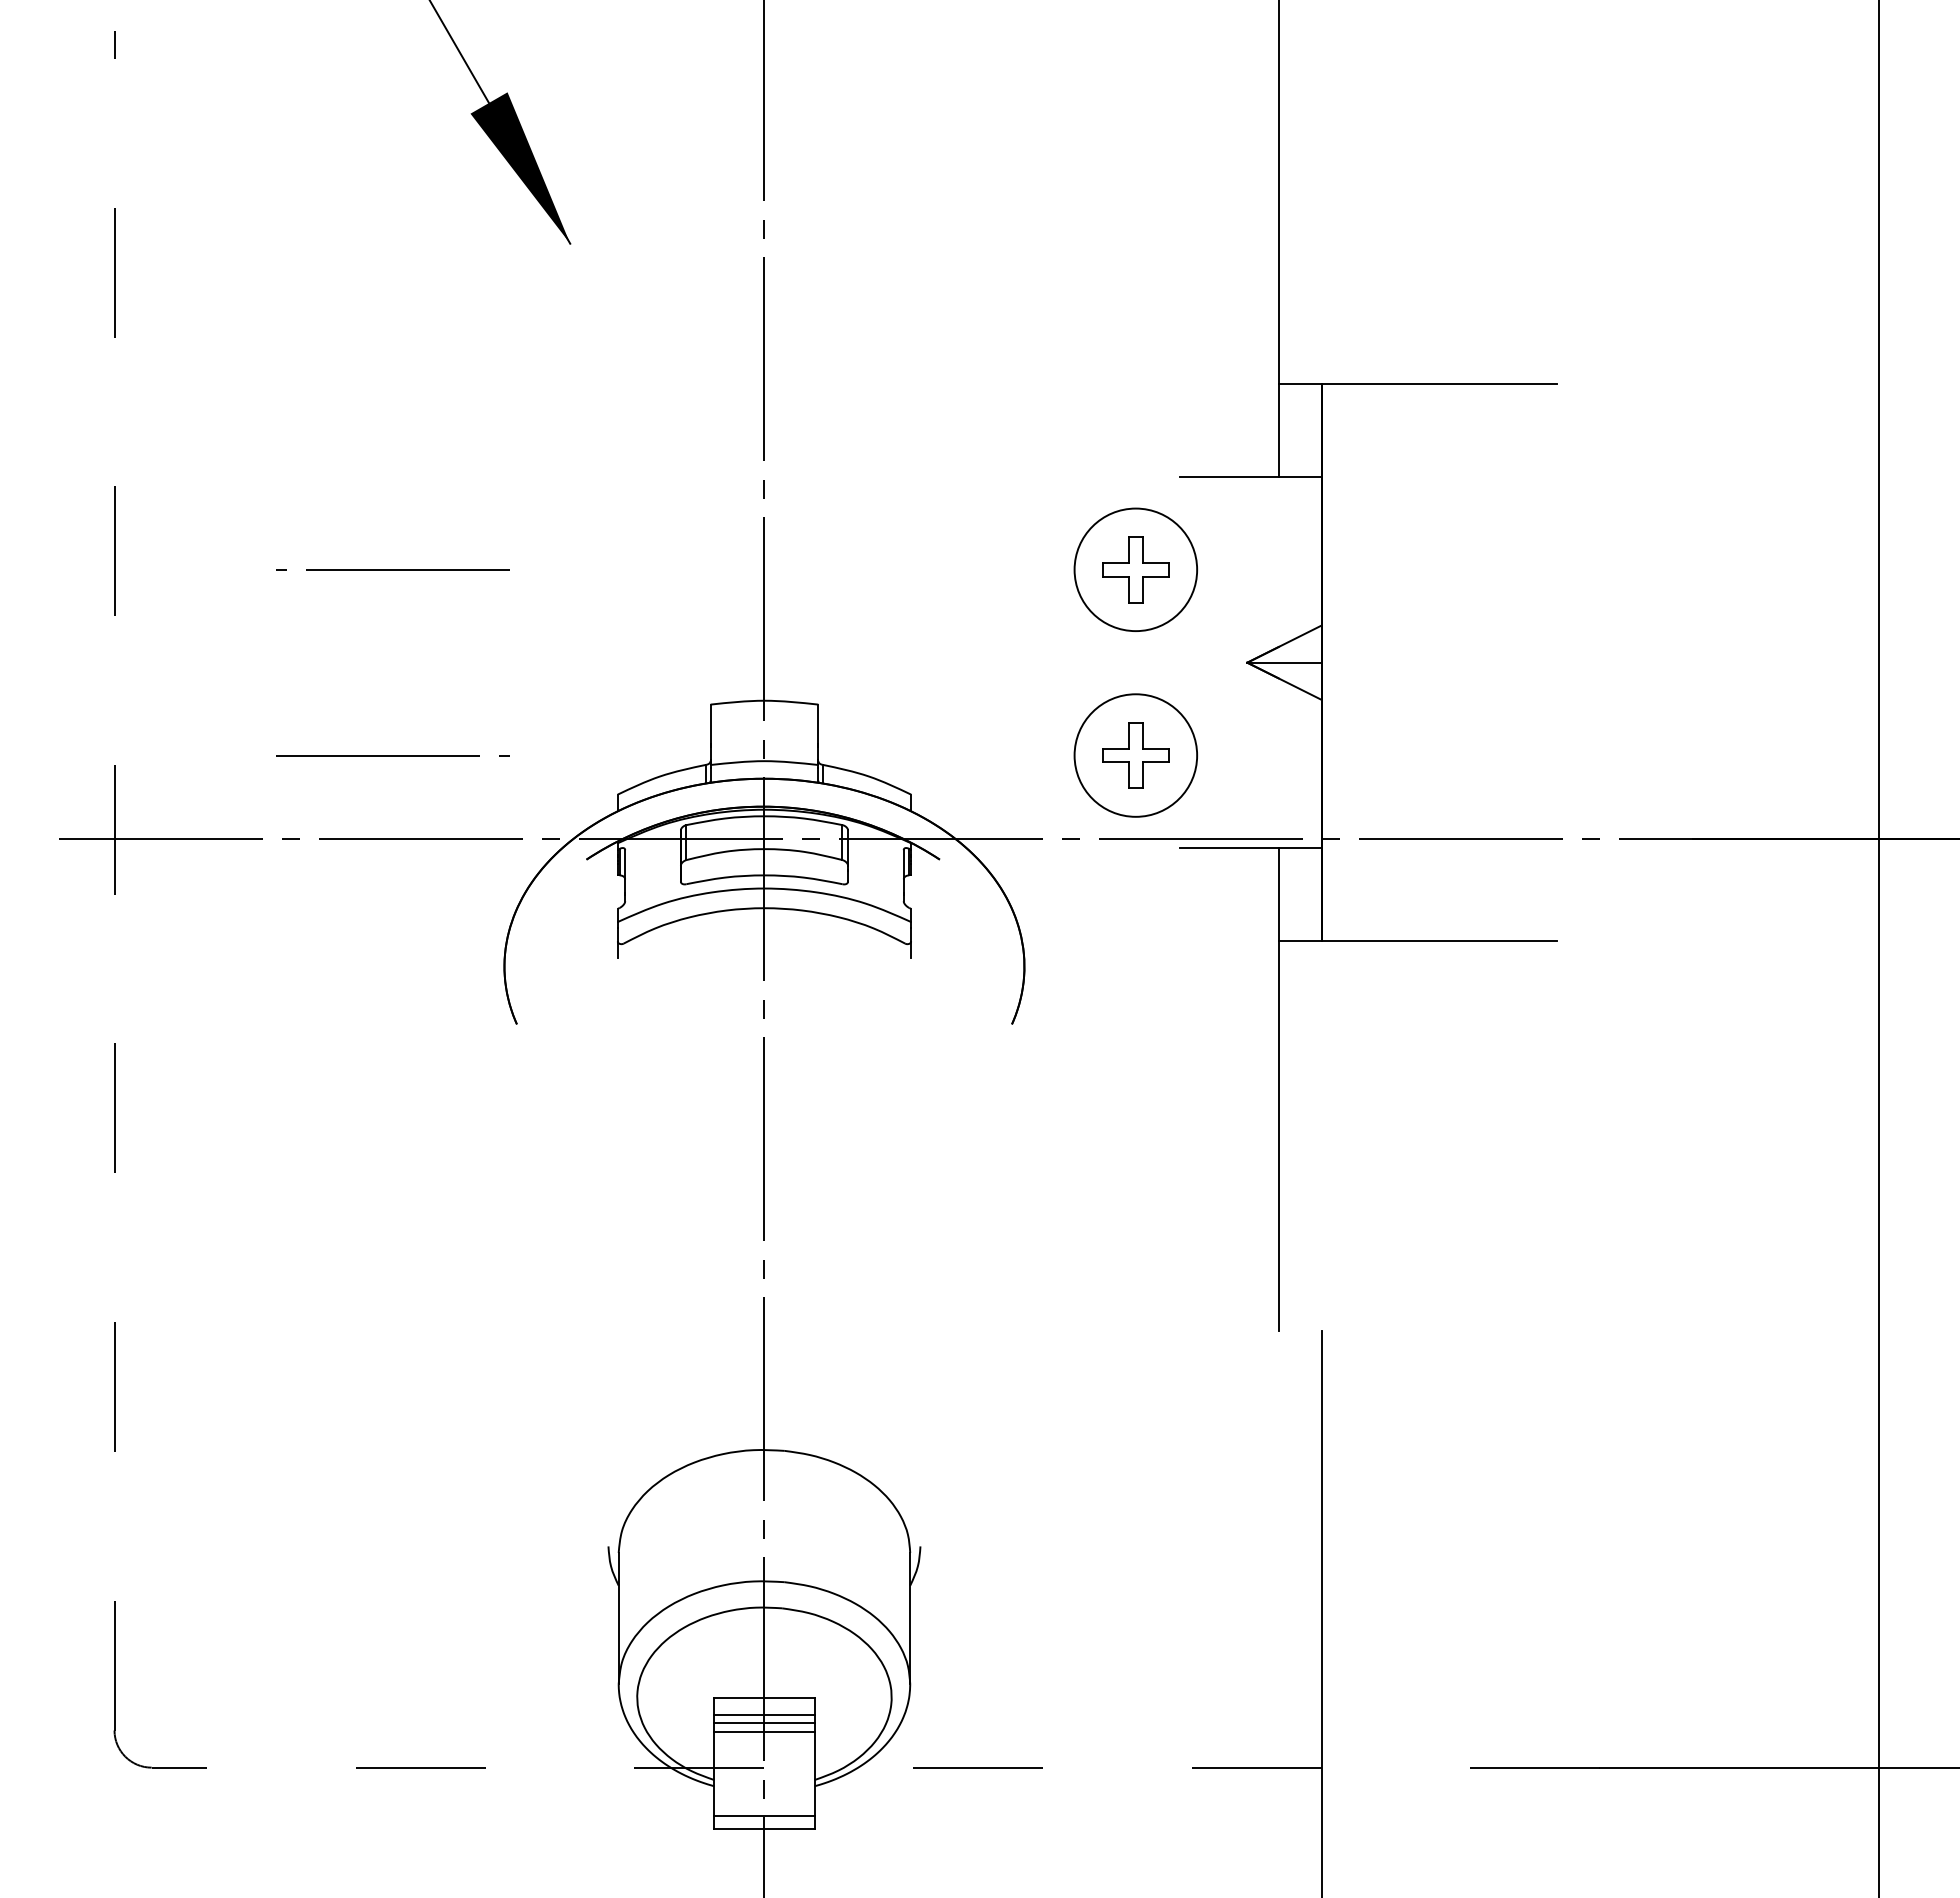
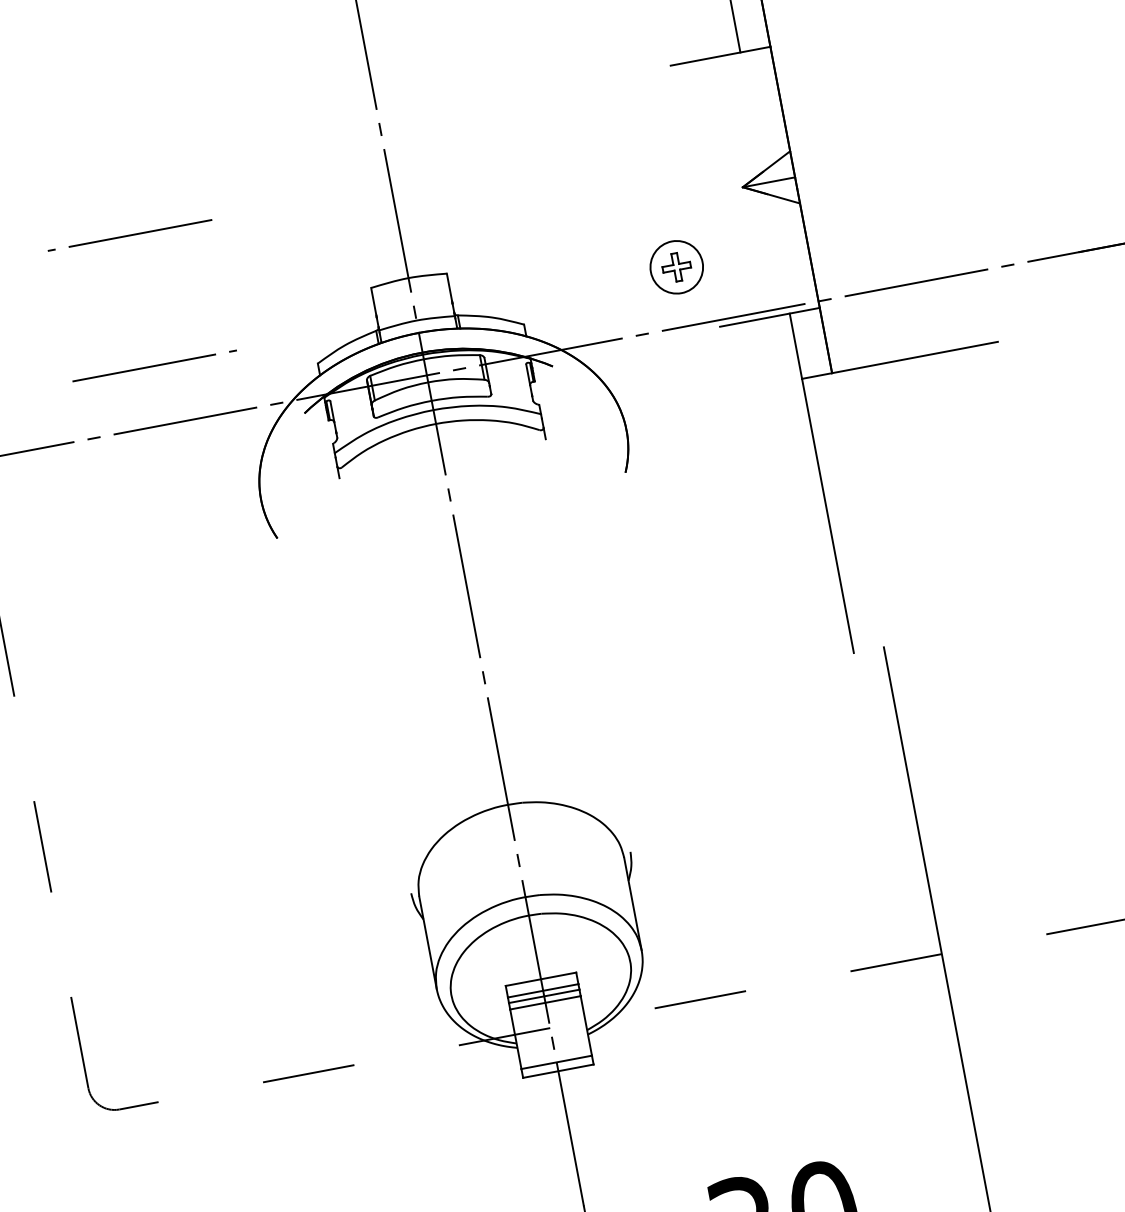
part: (1135, 569) -> (651, 136), removed
part: (1135, 755) -> (676, 267), size x0.6

